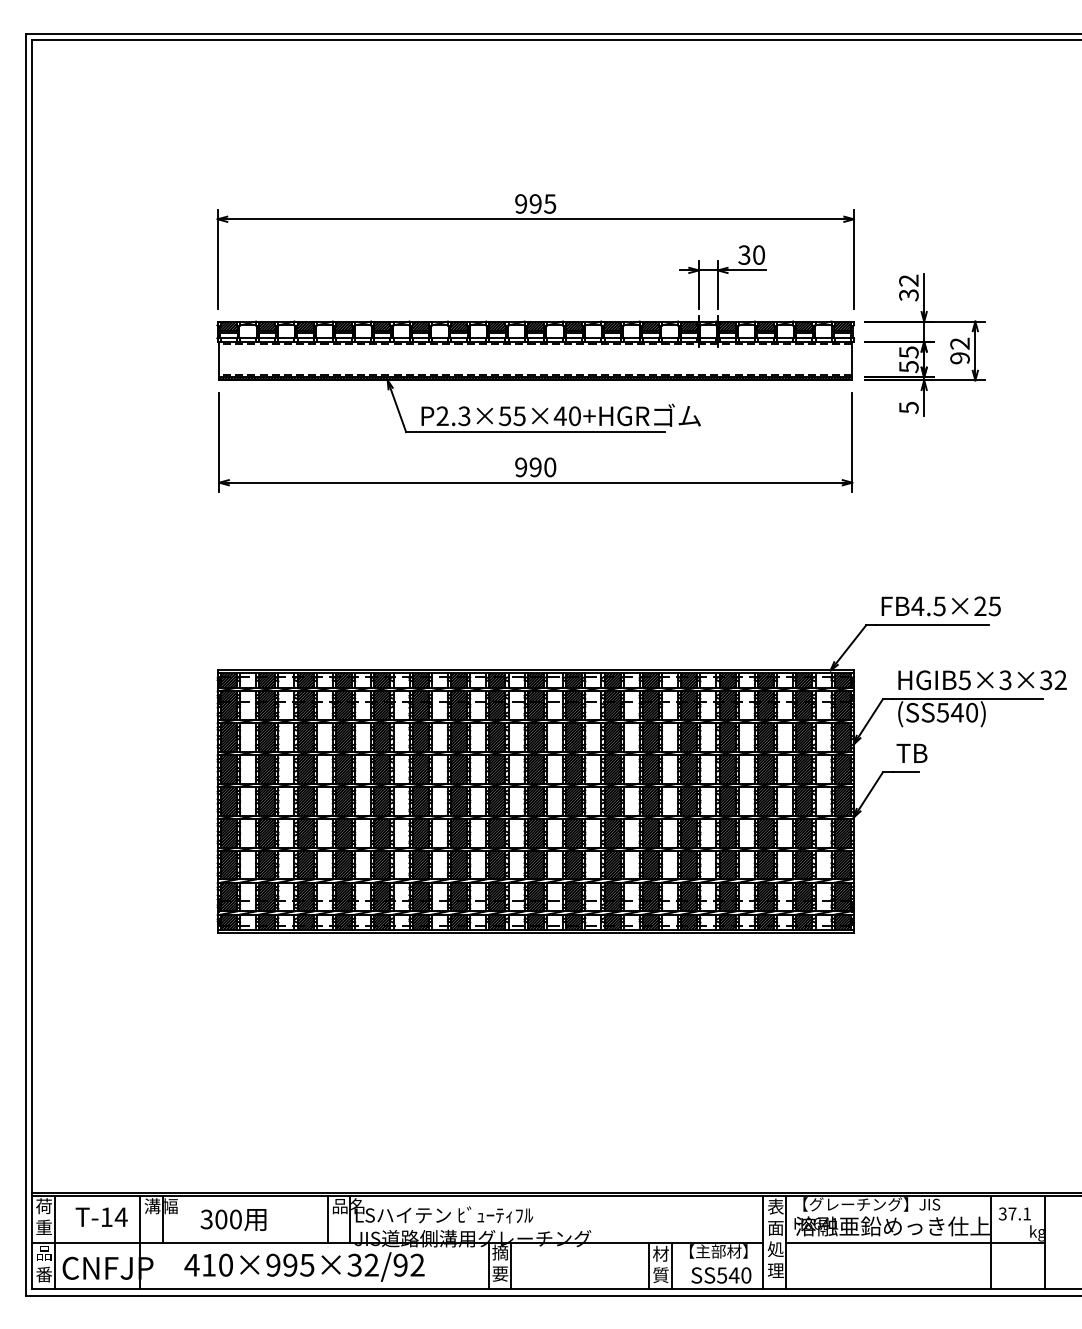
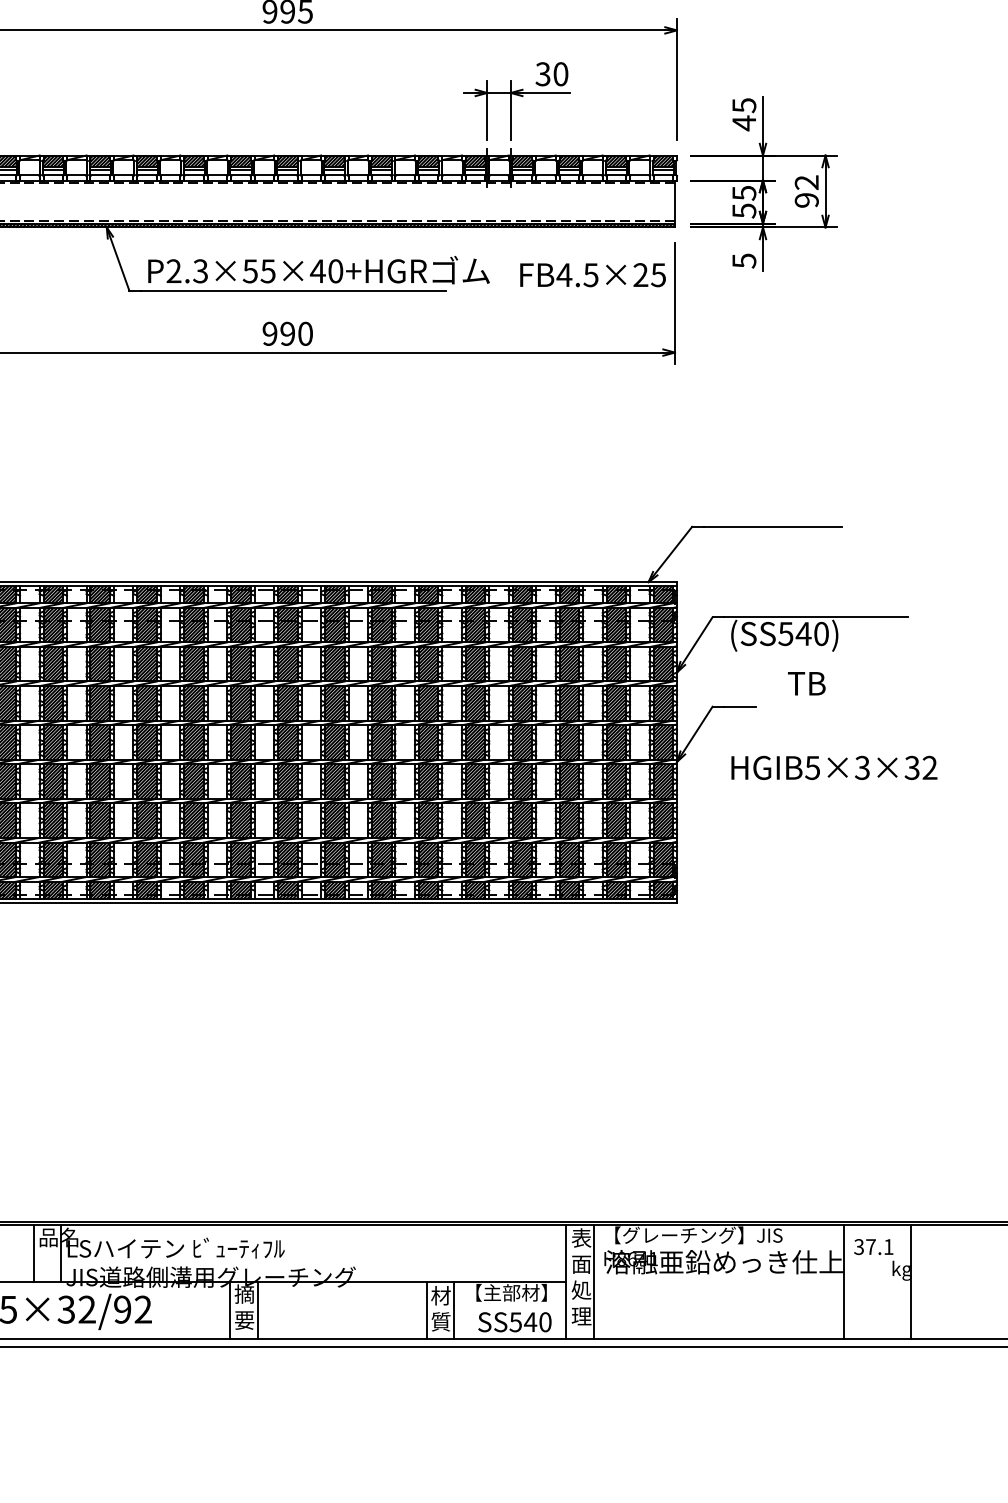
text: (908, 287) -> (743, 113), 32 -> 45
text: (940, 606) -> (592, 275), moved
text: (982, 680) -> (834, 768), moved
text: (911, 752) -> (806, 682), moved
line: (915, 1242) -> (752, 1281), removed

